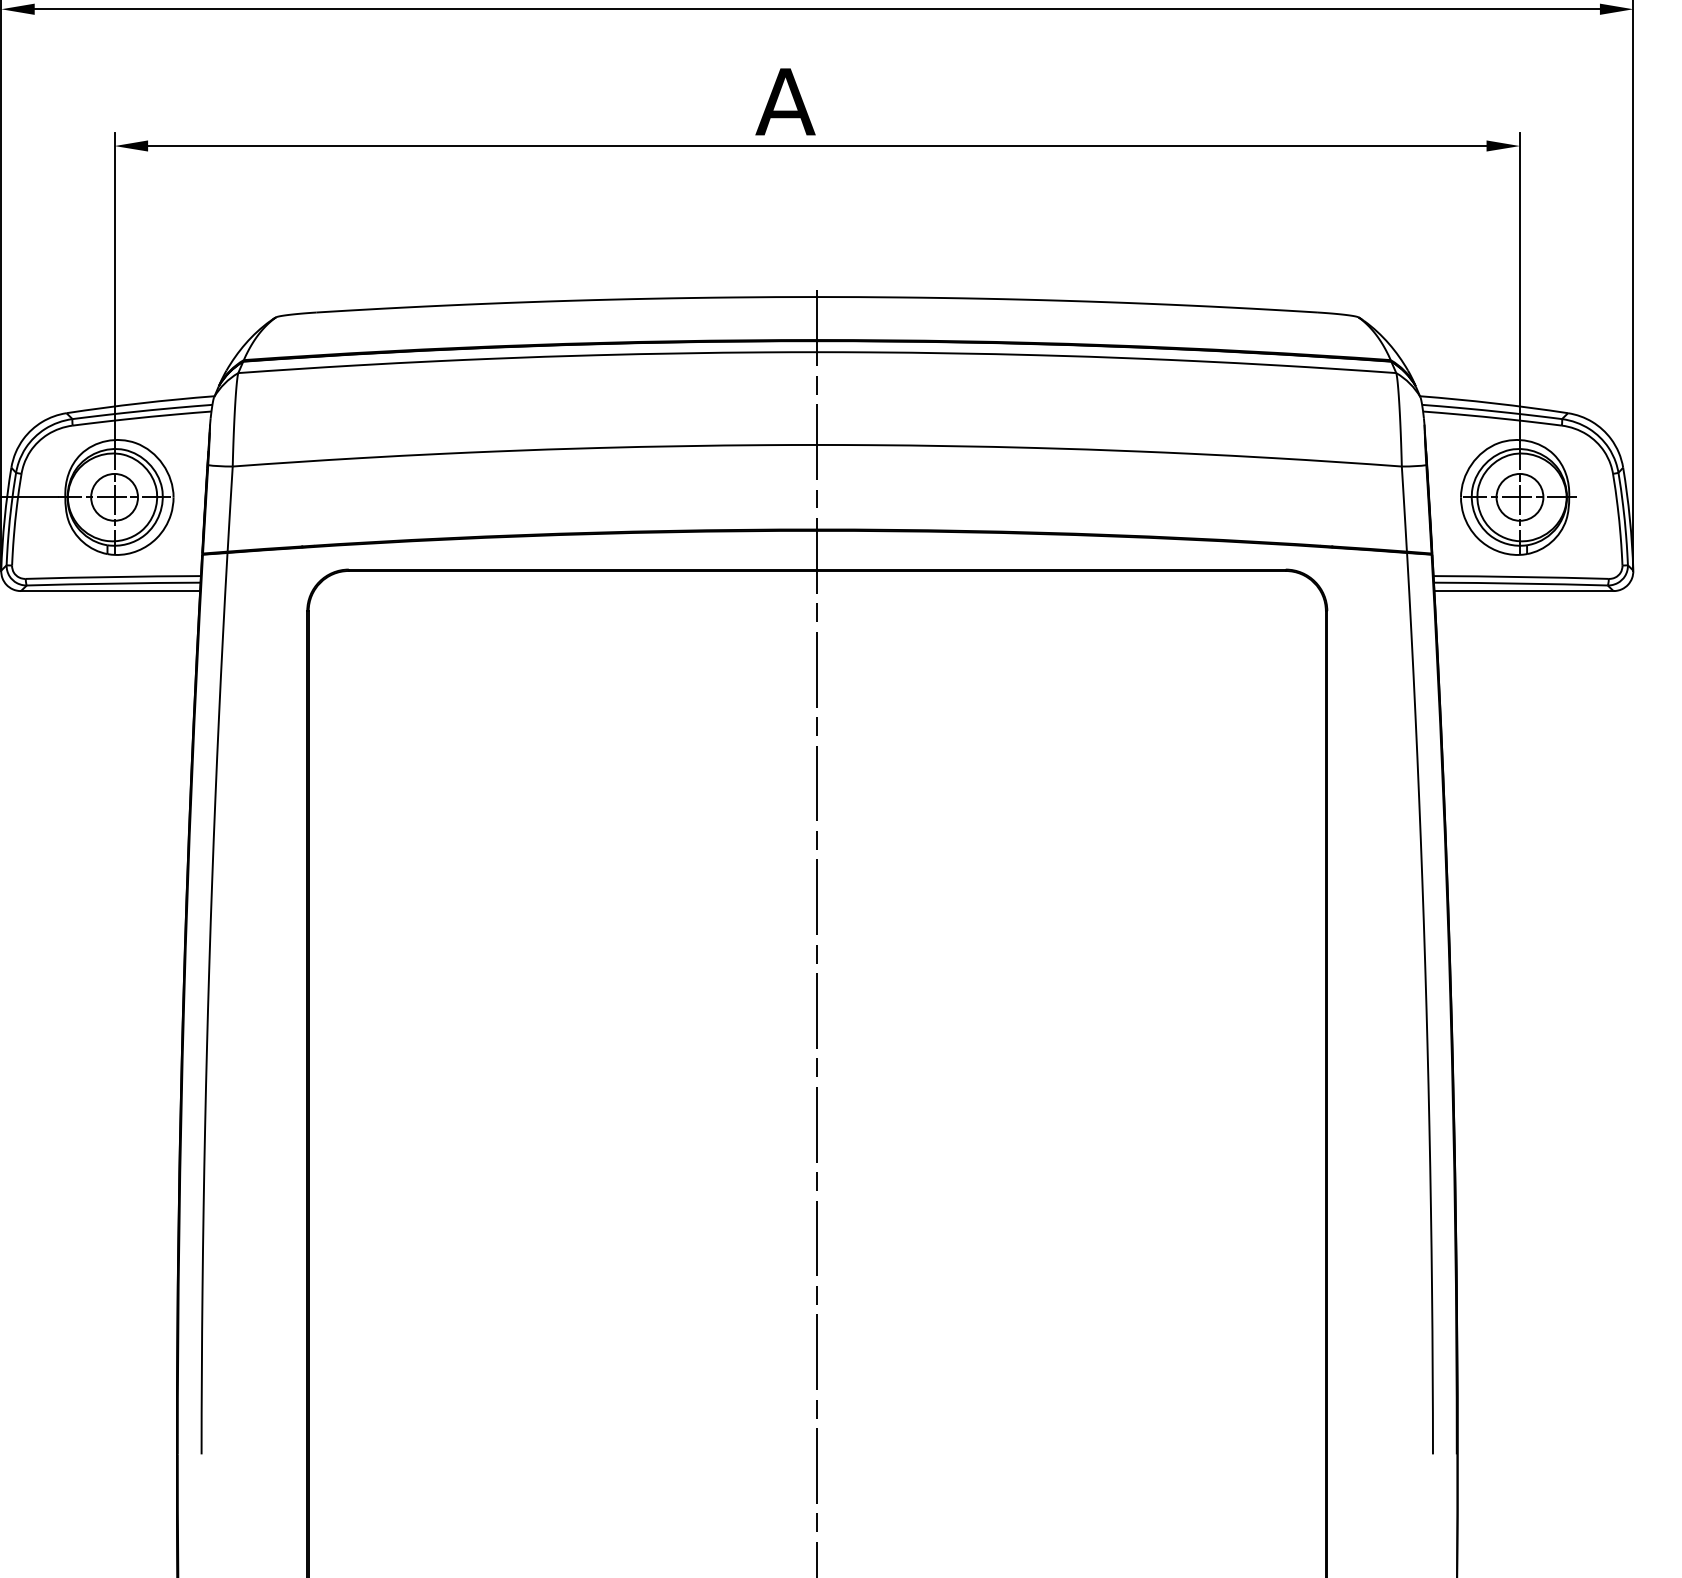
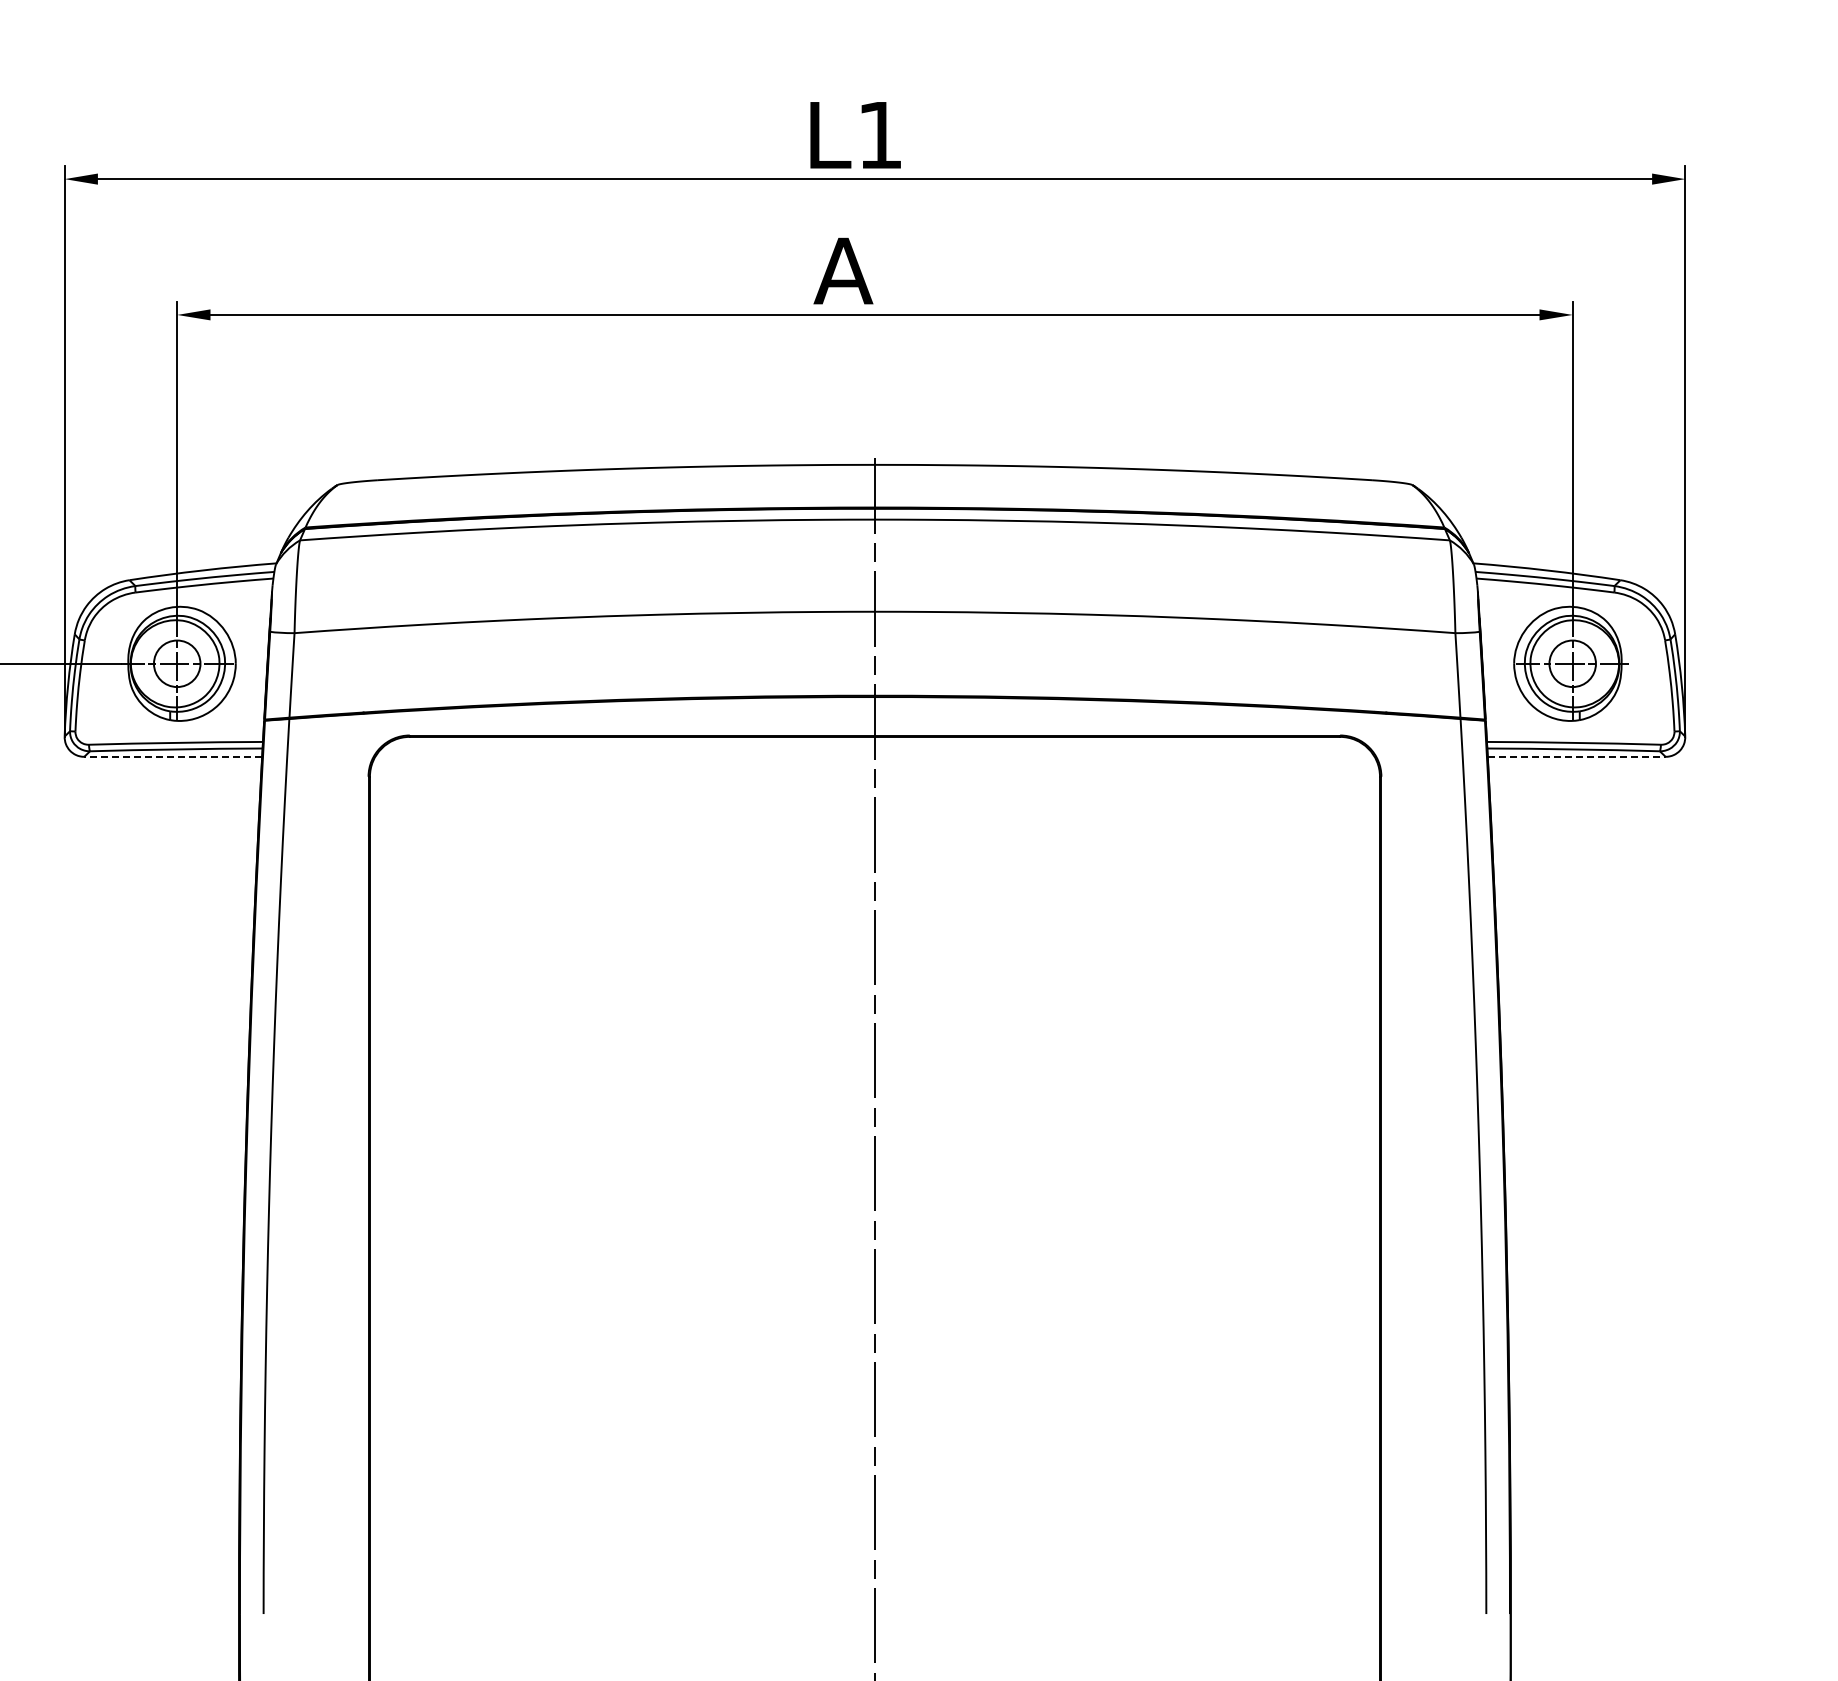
line: (110, 590) -> (173, 756), solid -> dashed
line: (1523, 590) -> (1576, 756), solid -> dashed

